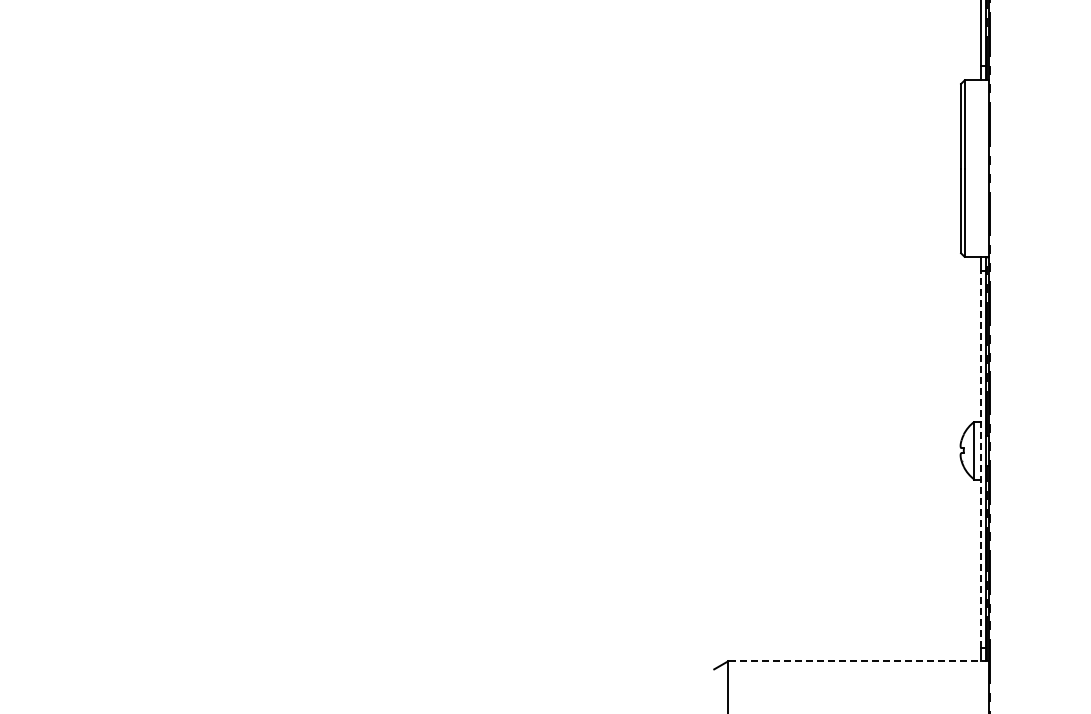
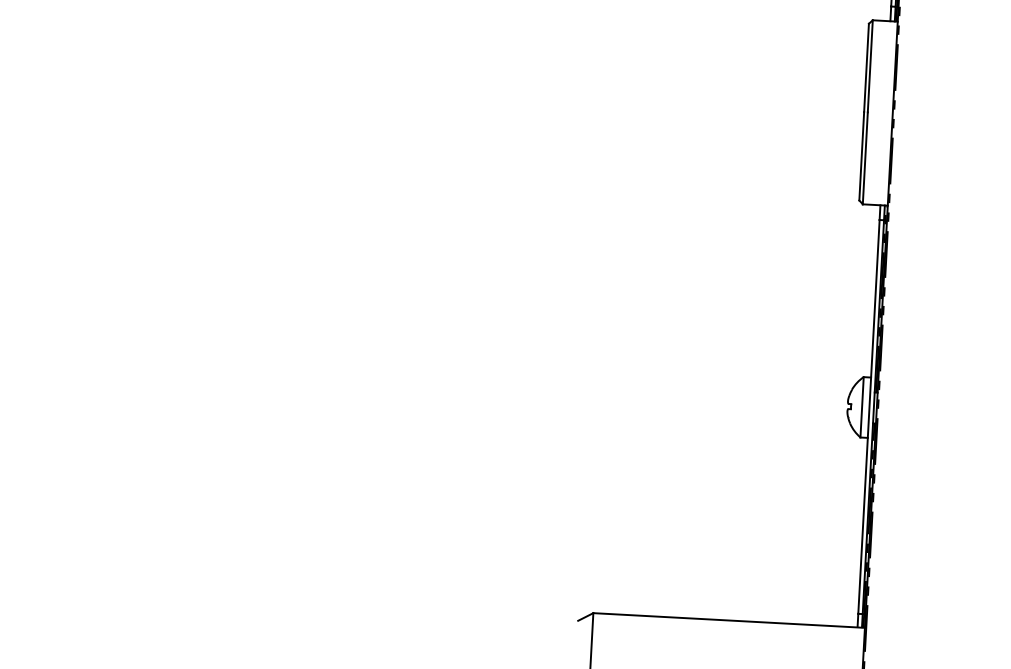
line: (981, 459) -> (869, 416), dashed -> solid
line: (857, 661) -> (728, 620), dashed -> solid

